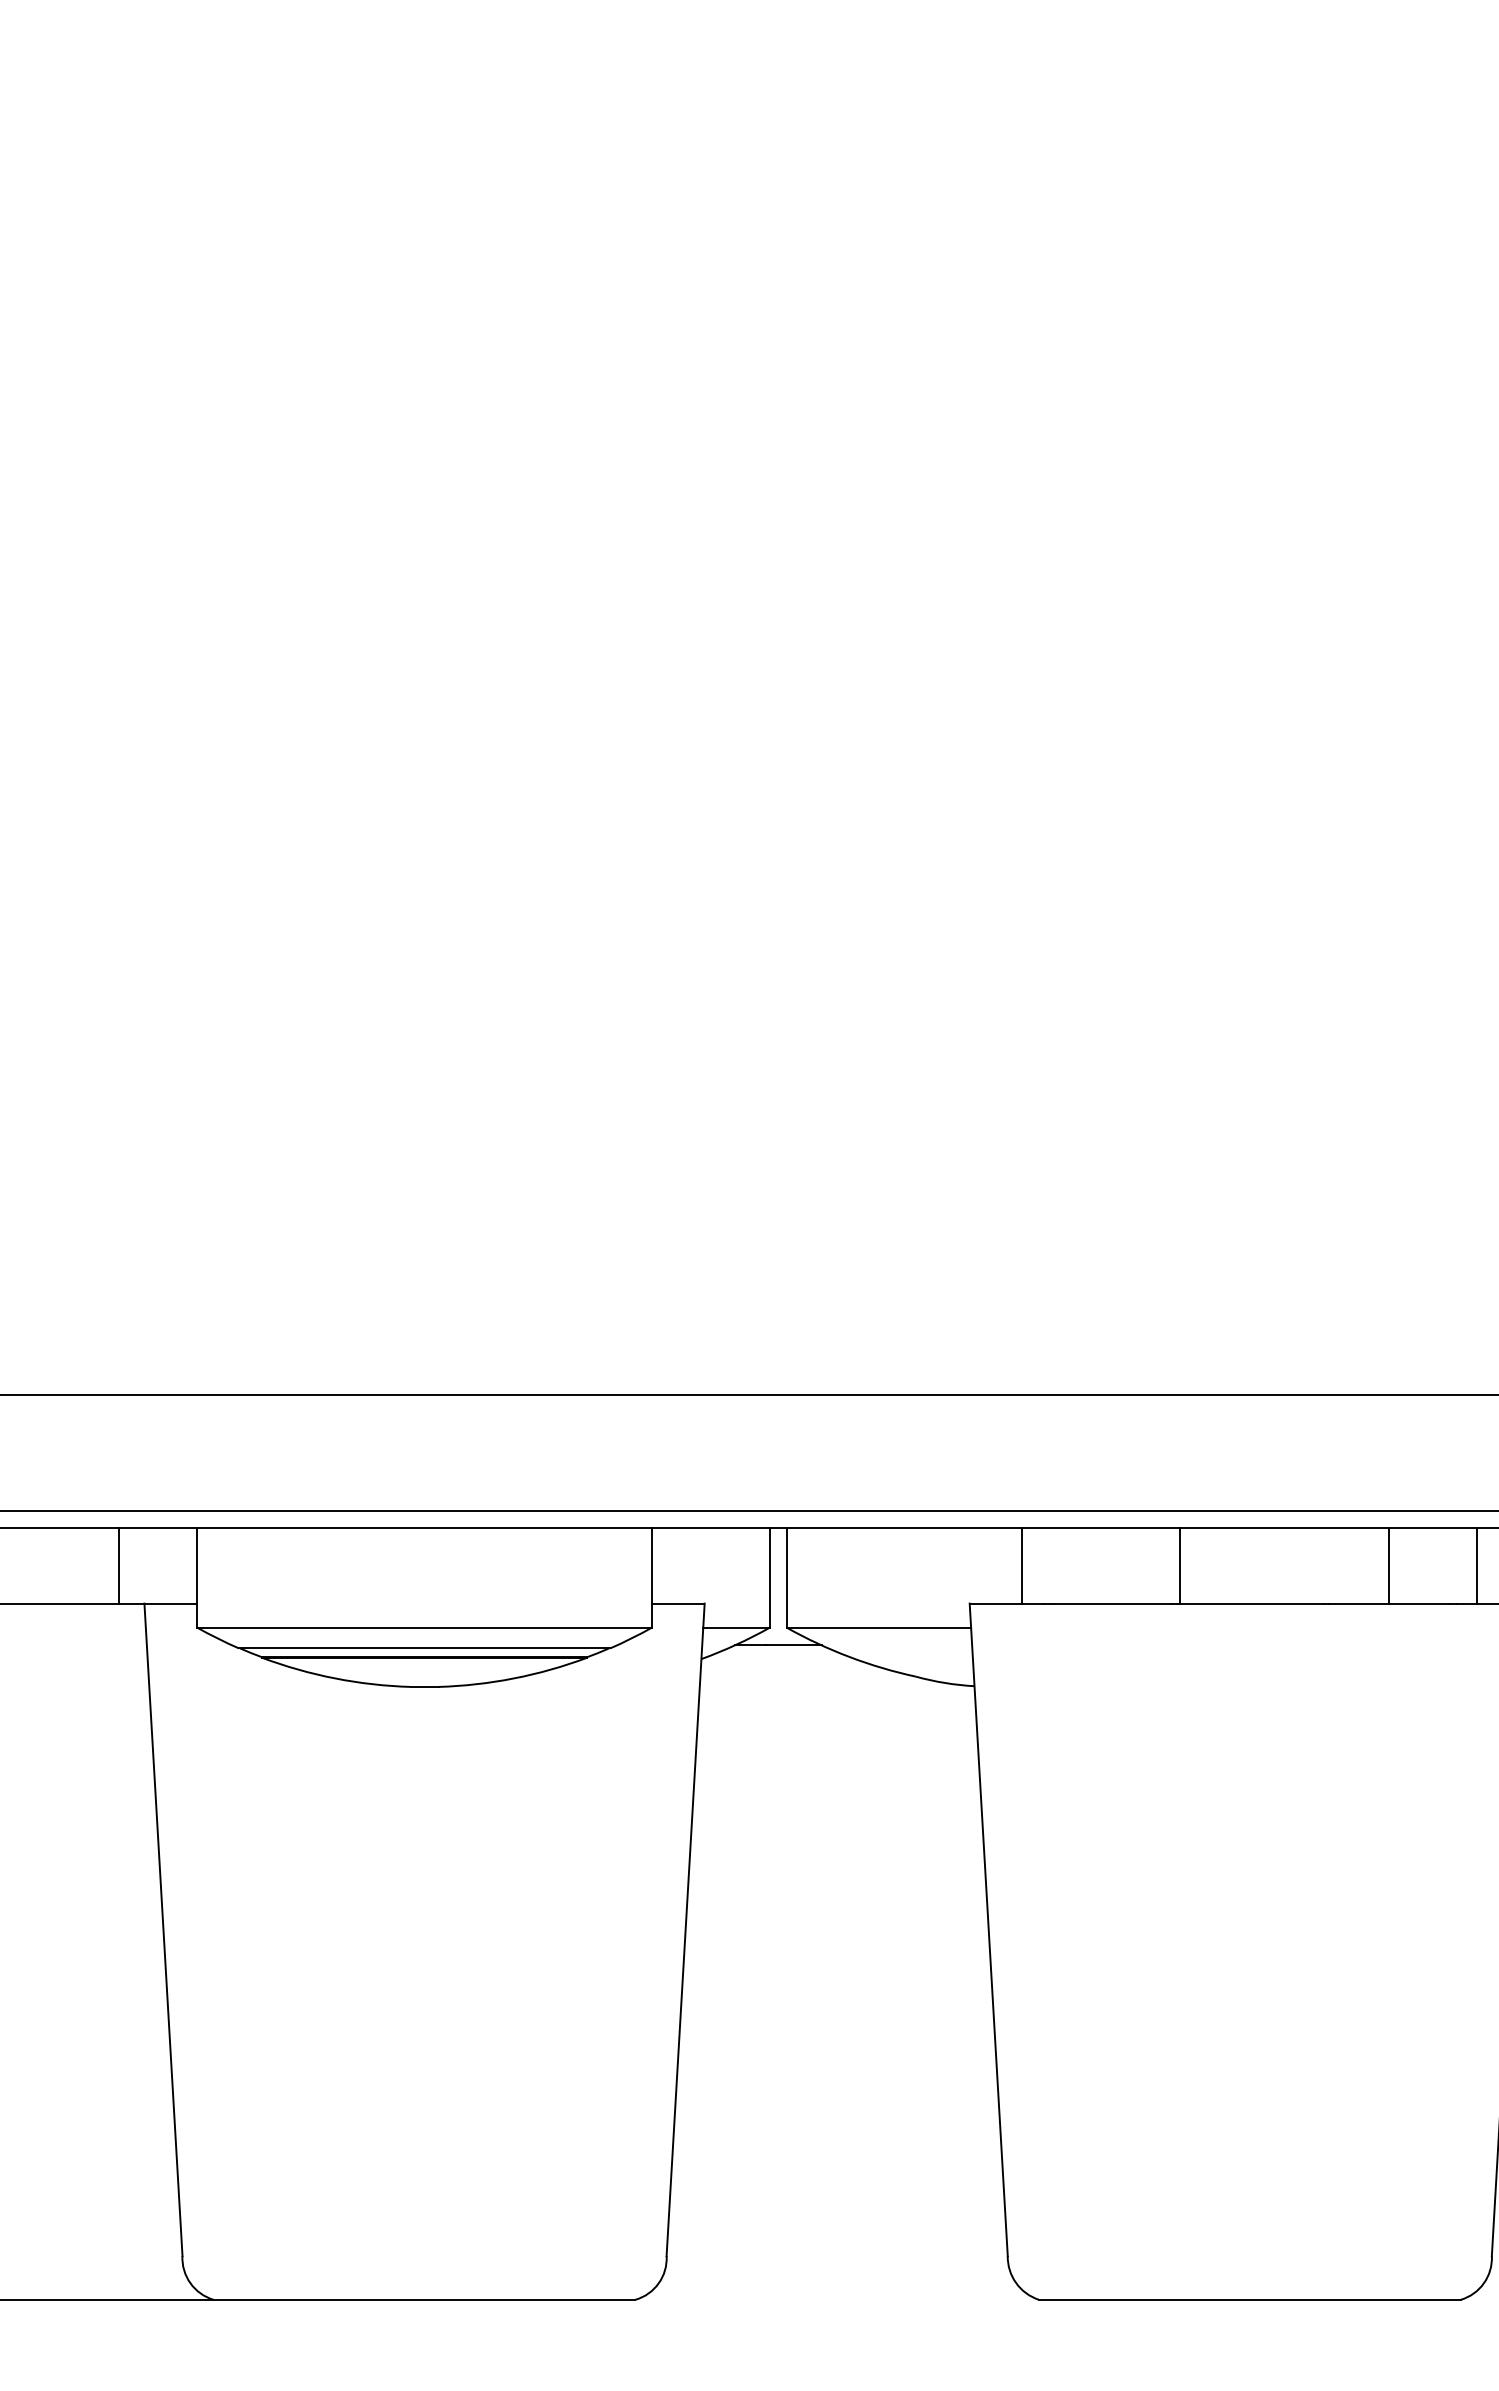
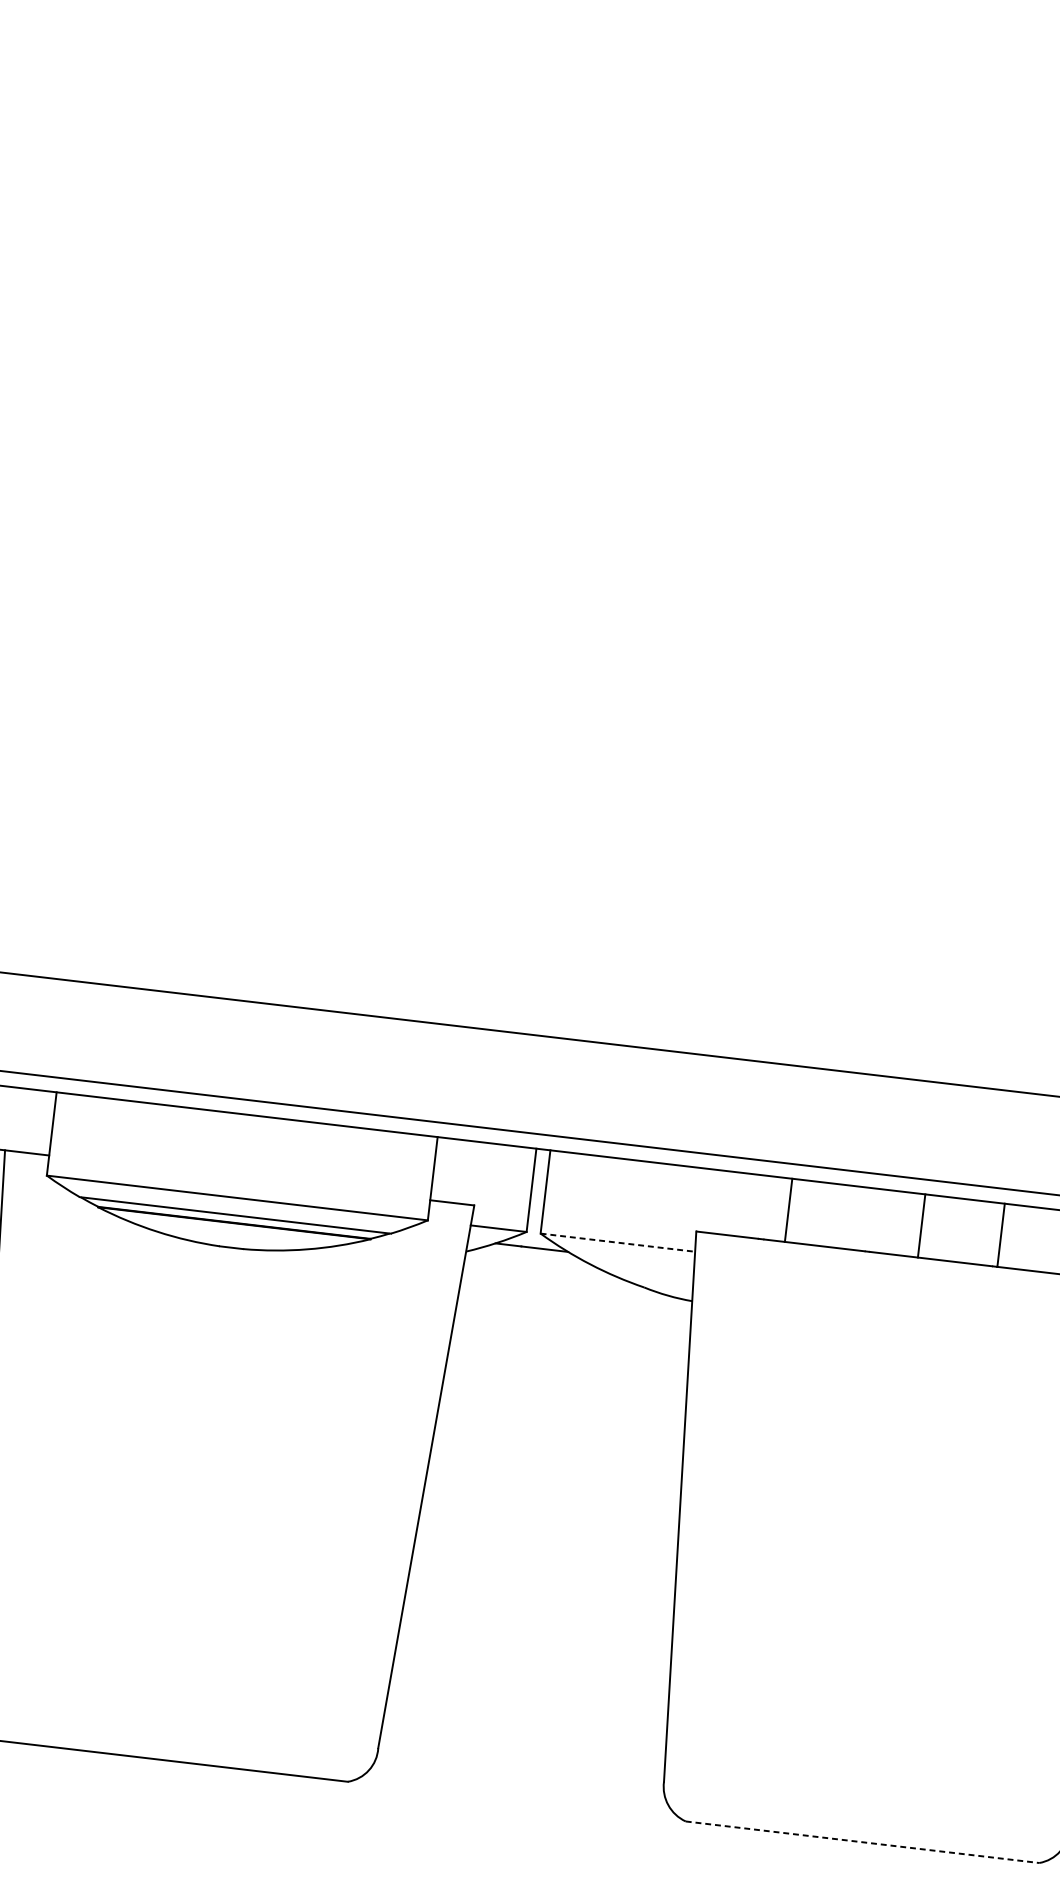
line: (1022, 1565) -> (788, 1210), moved
line: (1180, 1565) -> (921, 1225), moved
line: (1389, 1565) -> (1001, 1235), moved
line: (879, 1627) -> (618, 1242), solid -> dashed
line: (1250, 2299) -> (863, 1842), solid -> dashed

